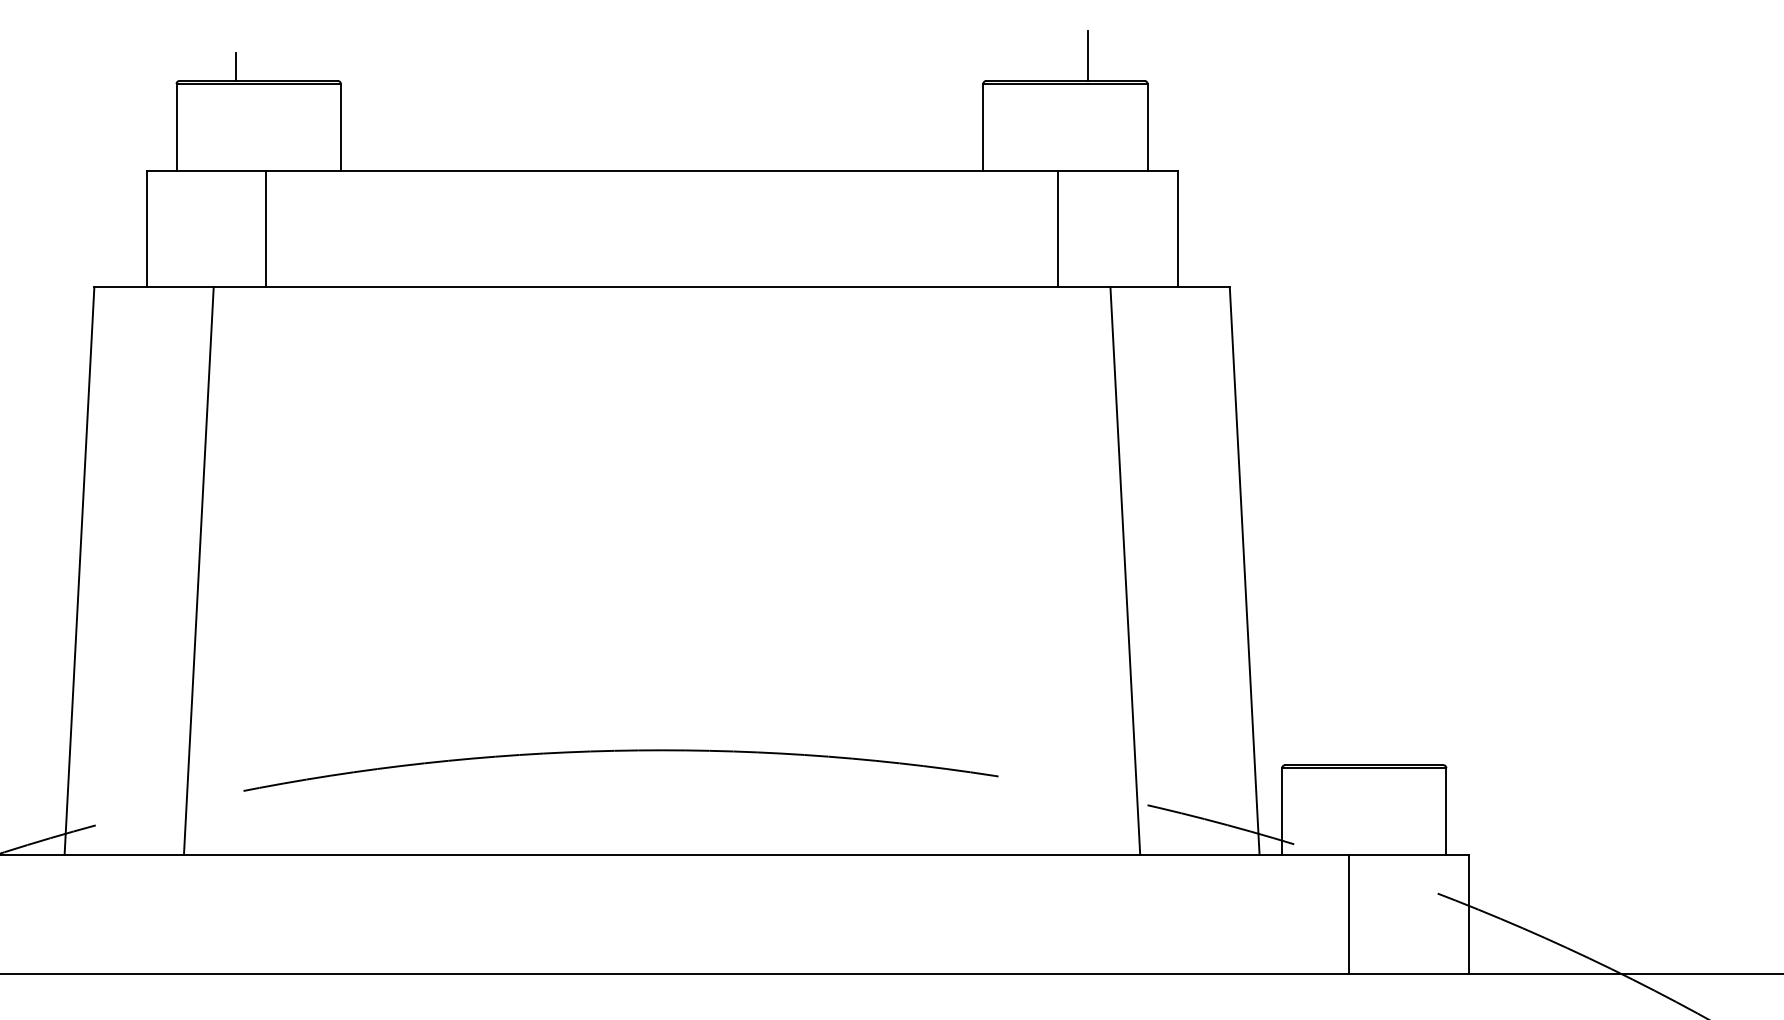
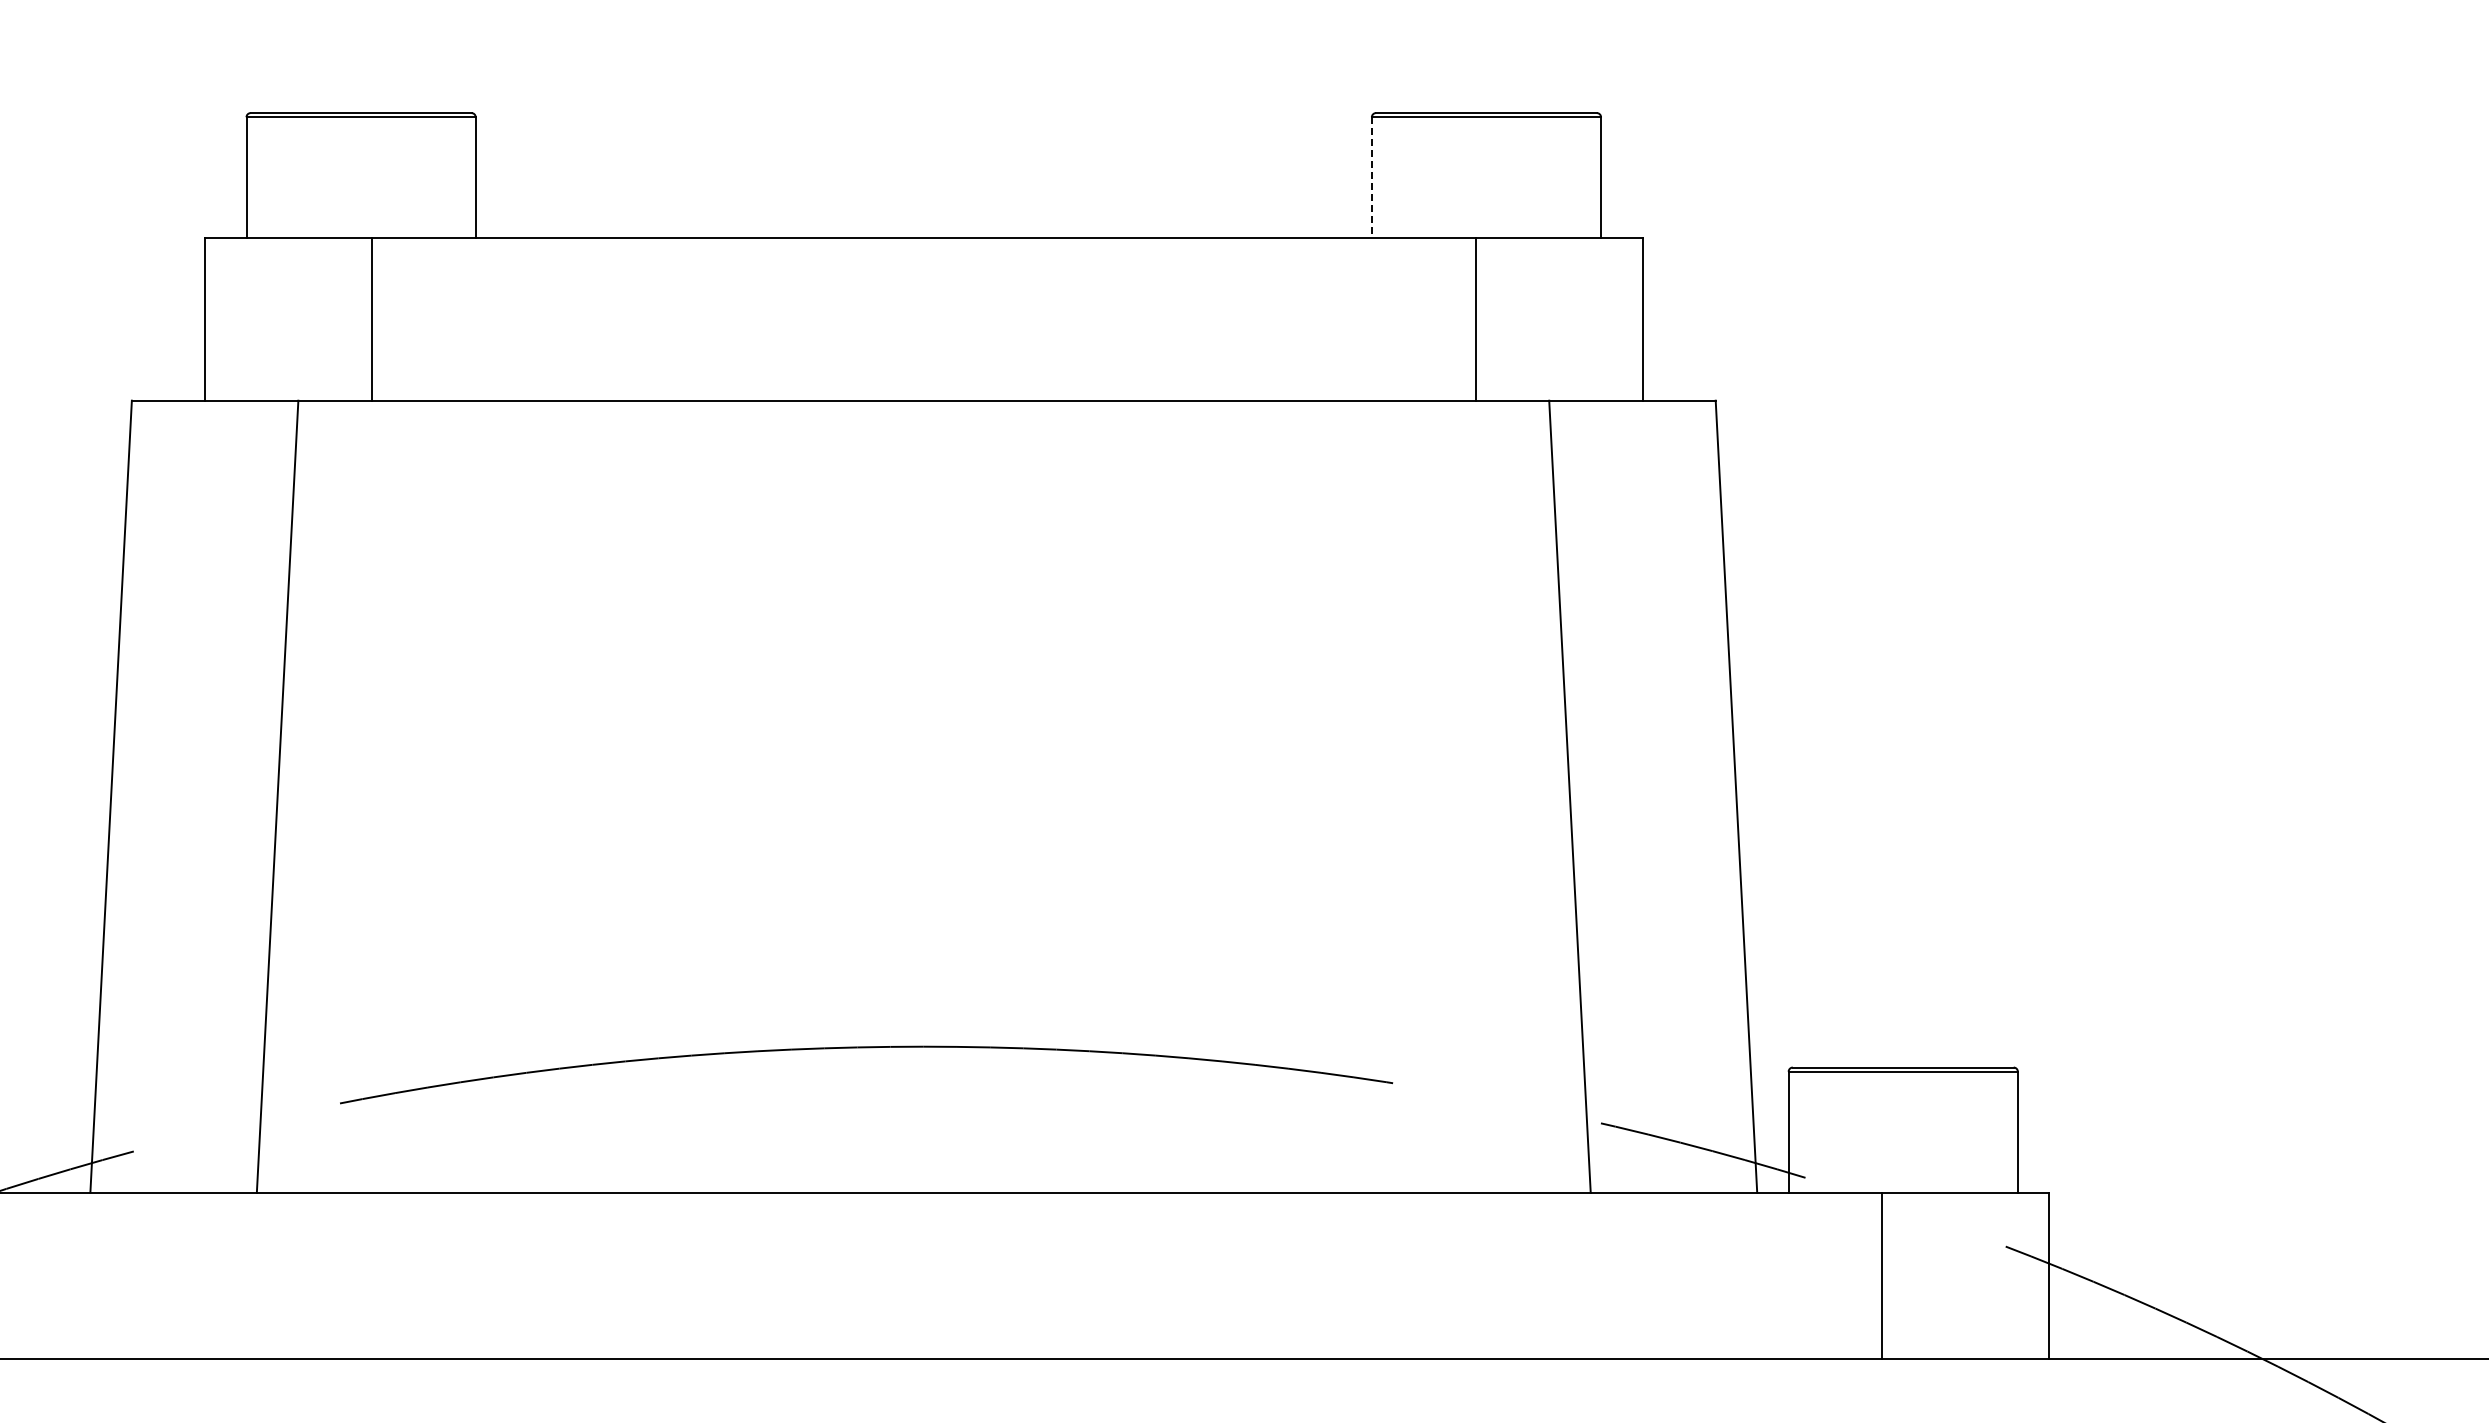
line: (1087, 55) -> (1517, 77), removed
line: (236, 66) -> (329, 93), removed
line: (983, 127) -> (1371, 178), solid -> dashed

